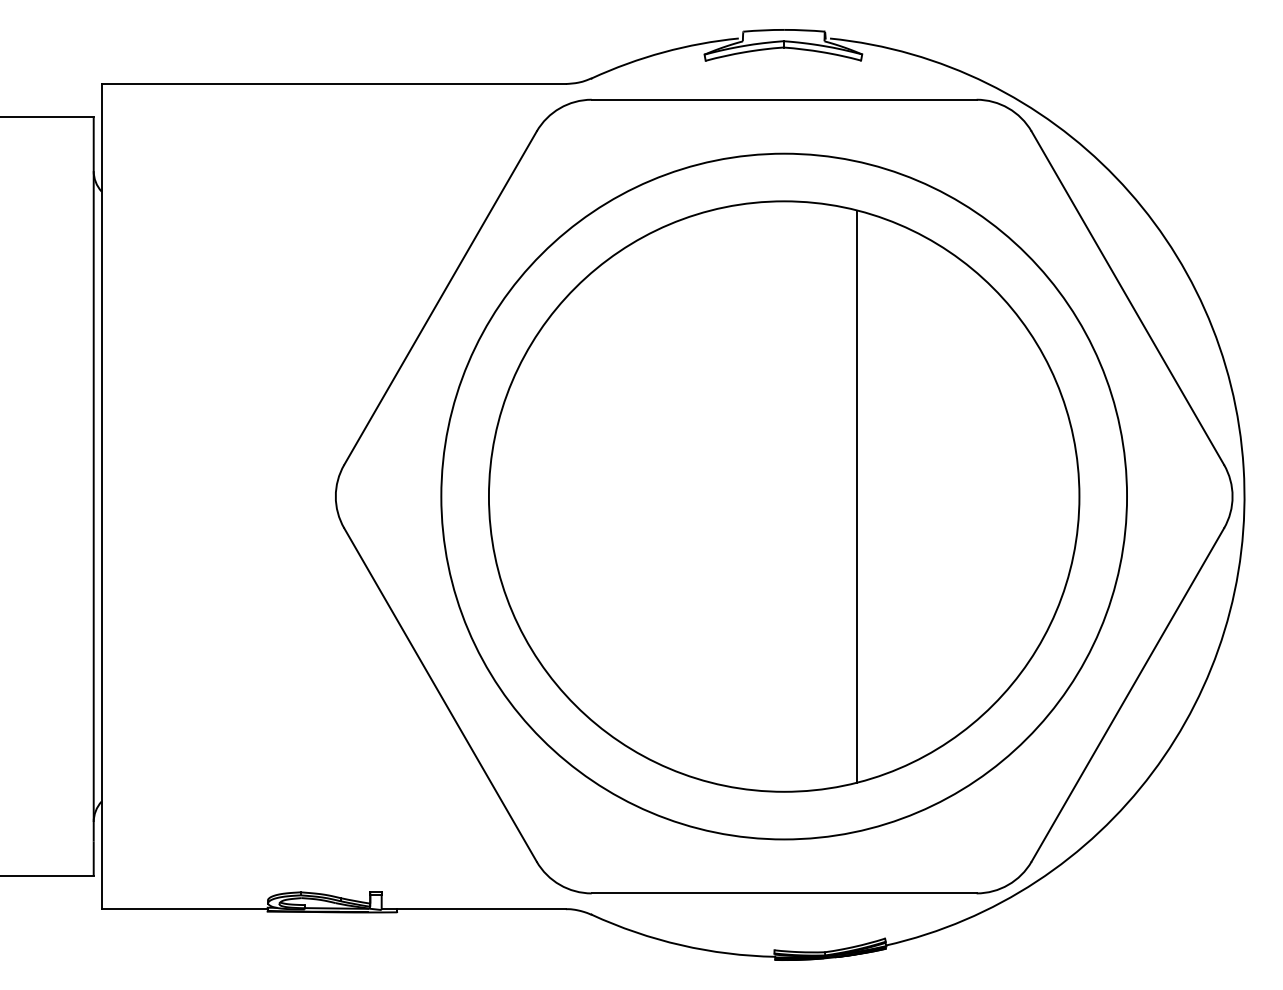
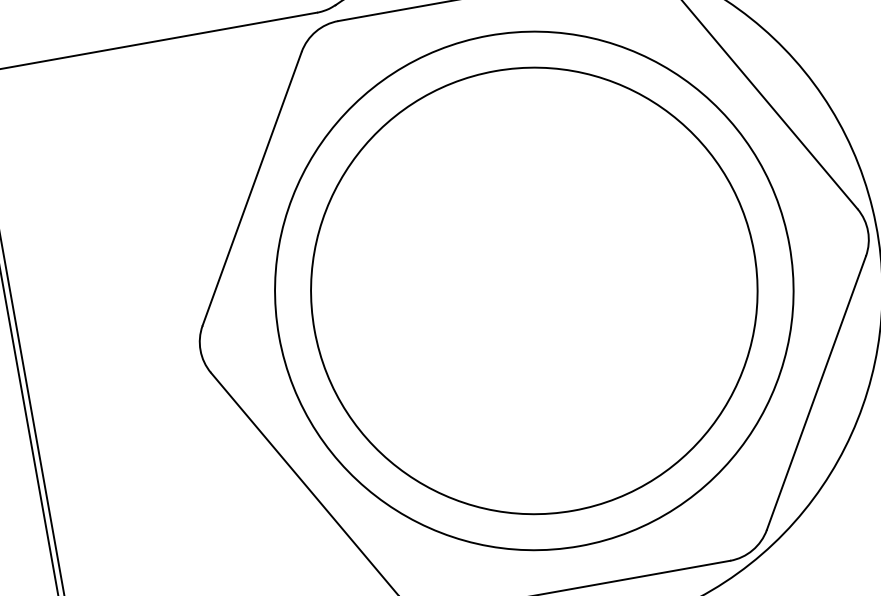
line: (857, 496) -> (588, 281), removed

